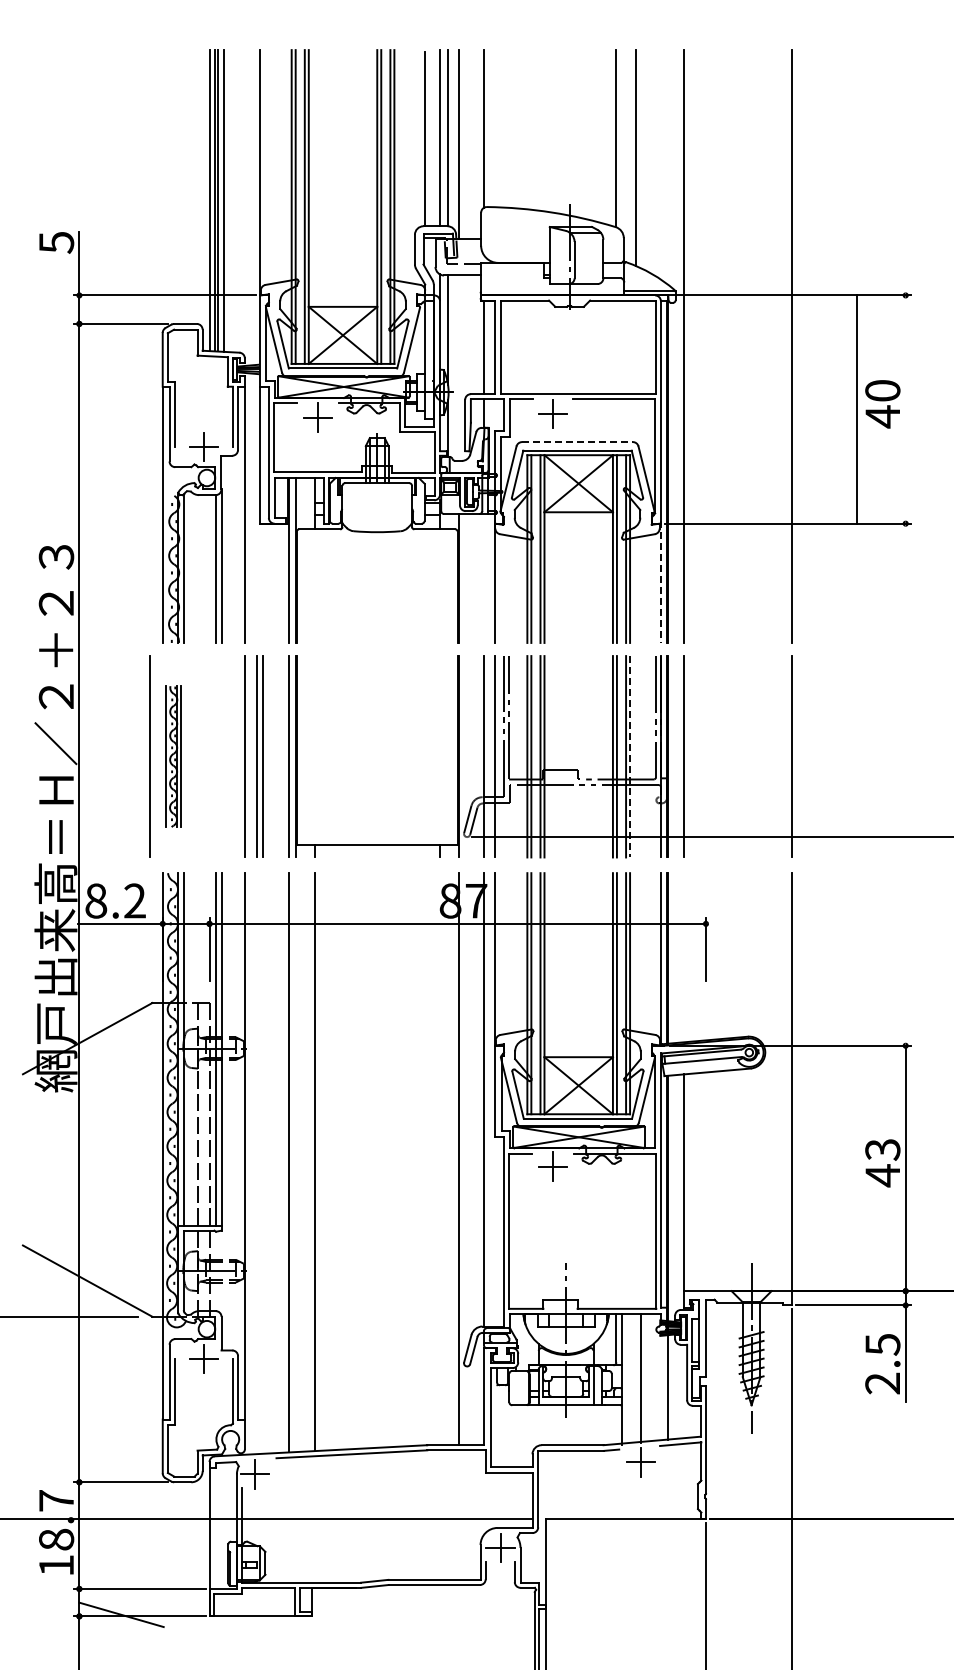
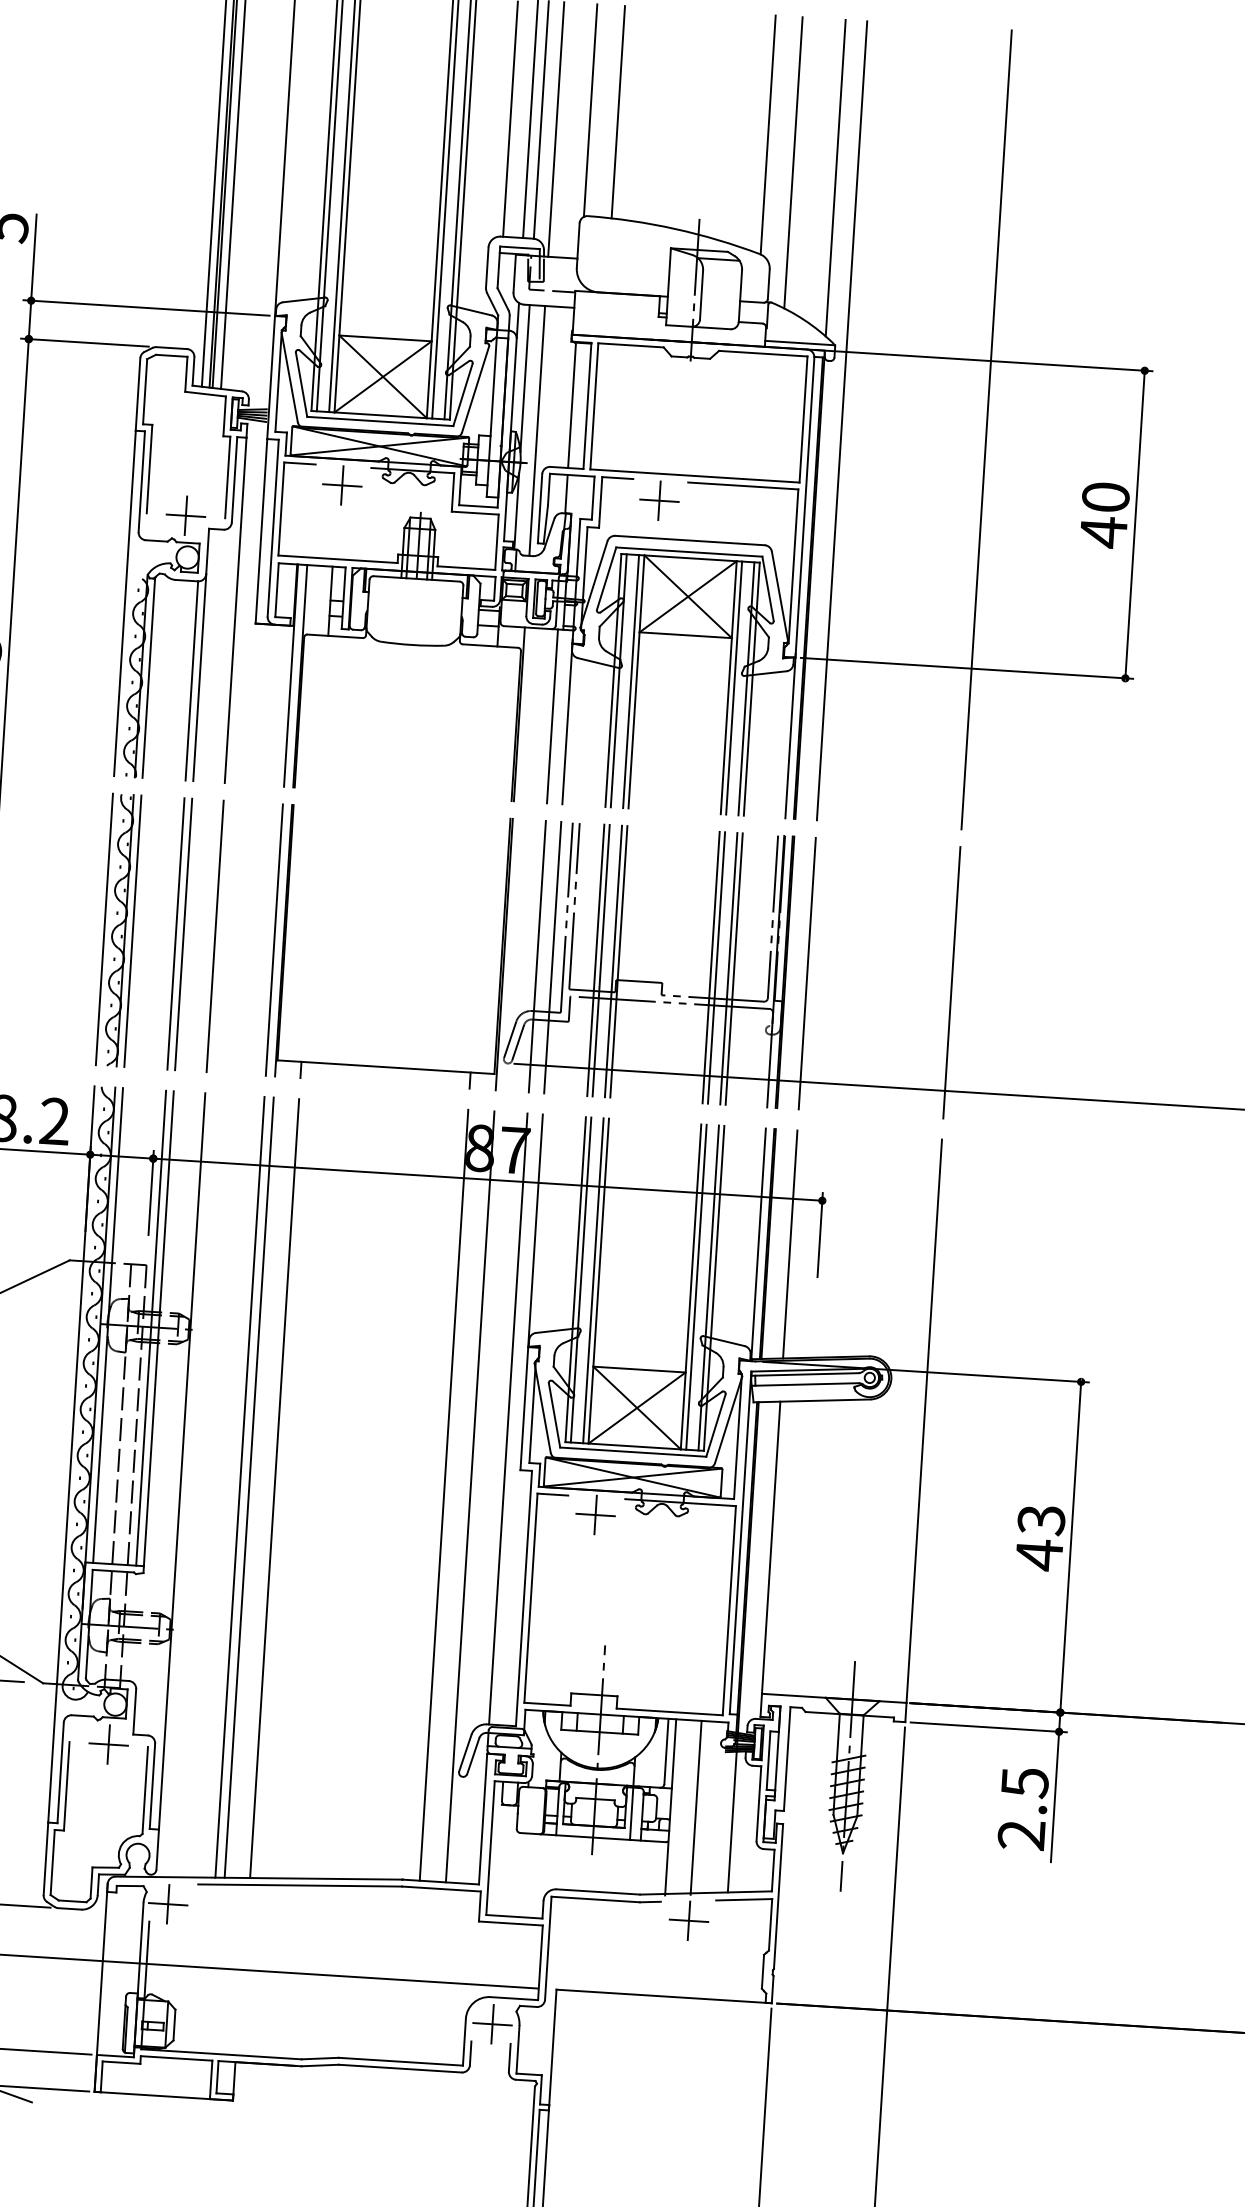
line: (504, 128) -> (618, 111), added
line: (668, 167) -> (835, 178), added
line: (459, 367) -> (537, 430), added
line: (856, 409) -> (1134, 524), moved
line: (578, 442) -> (691, 541), dashed -> solid
line: (484, 577) -> (553, 715), added
line: (660, 582) -> (789, 736), dashed -> solid
line: (149, 756) -> (86, 927), removed
part: (173, 756) -> (118, 930), size x1.43
part: (259, 756) -> (179, 933), moved
line: (630, 756) -> (734, 968), dashed -> solid
line: (684, 957) -> (790, 1244), added
line: (440, 1159) -> (444, 1495), added
line: (295, 1162) -> (248, 1487), added

